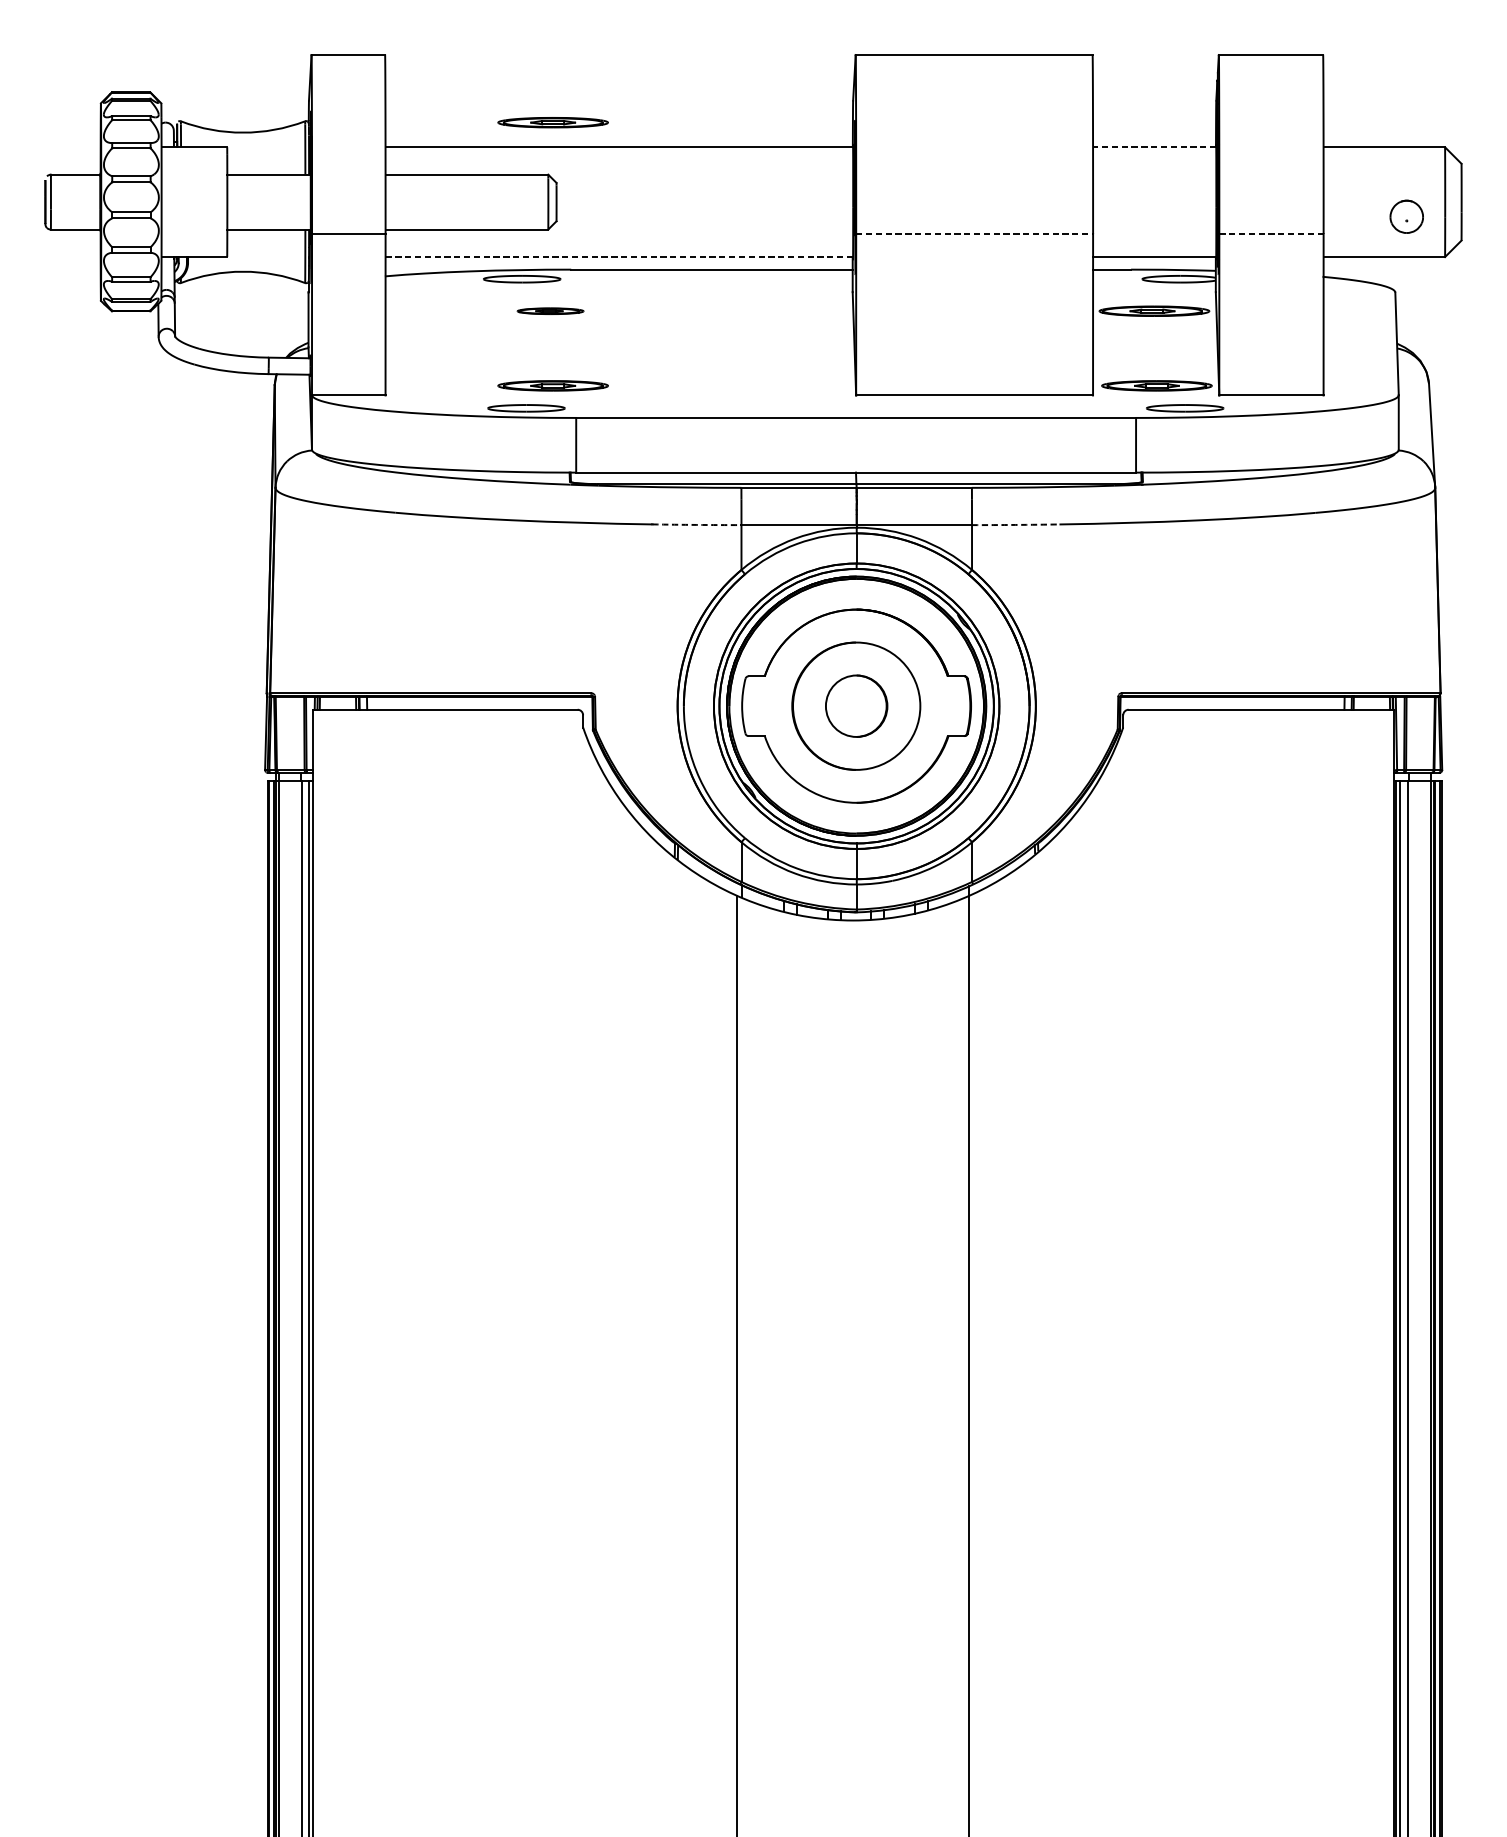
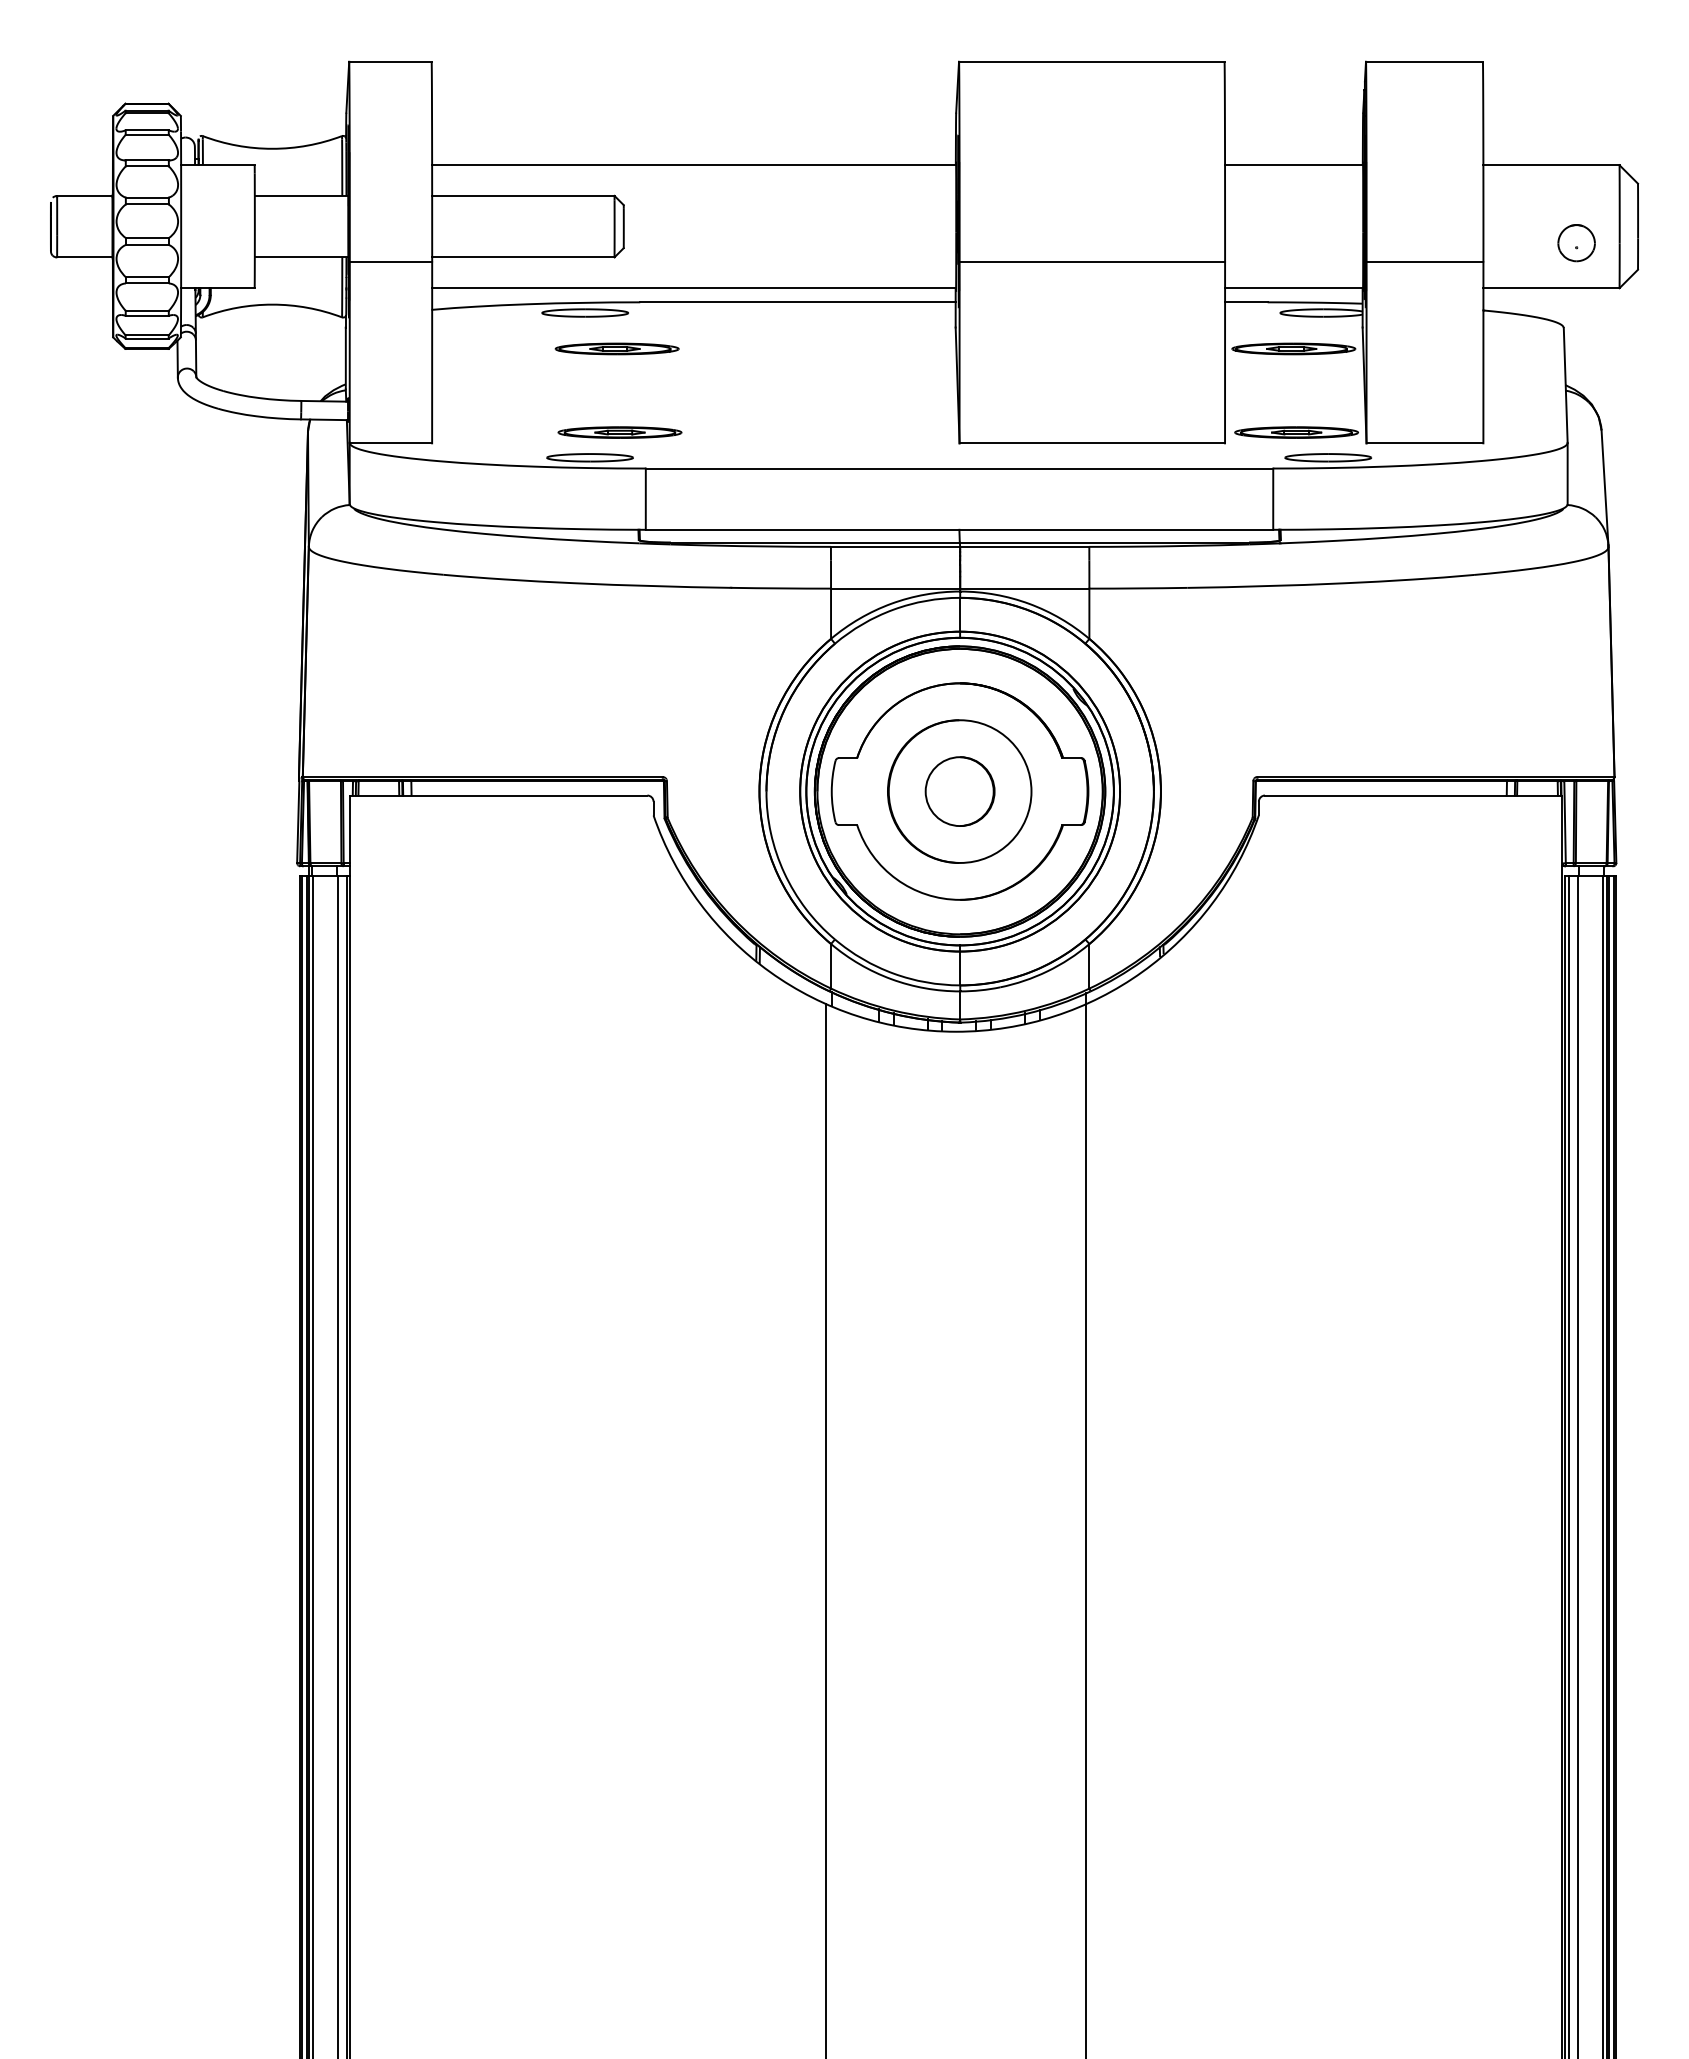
part: (552, 122) -> (619, 137), removed
line: (1154, 147) -> (1293, 165), dashed -> solid
line: (974, 234) -> (1092, 262), dashed -> solid
line: (1271, 234) -> (1425, 262), dashed -> solid
line: (619, 257) -> (694, 288), dashed -> solid
part: (550, 310) -> (616, 348), size x1.67
arc: (697, 524) -> (781, 588), dashed -> solid
arc: (1015, 524) -> (1138, 588), dashed -> solid

